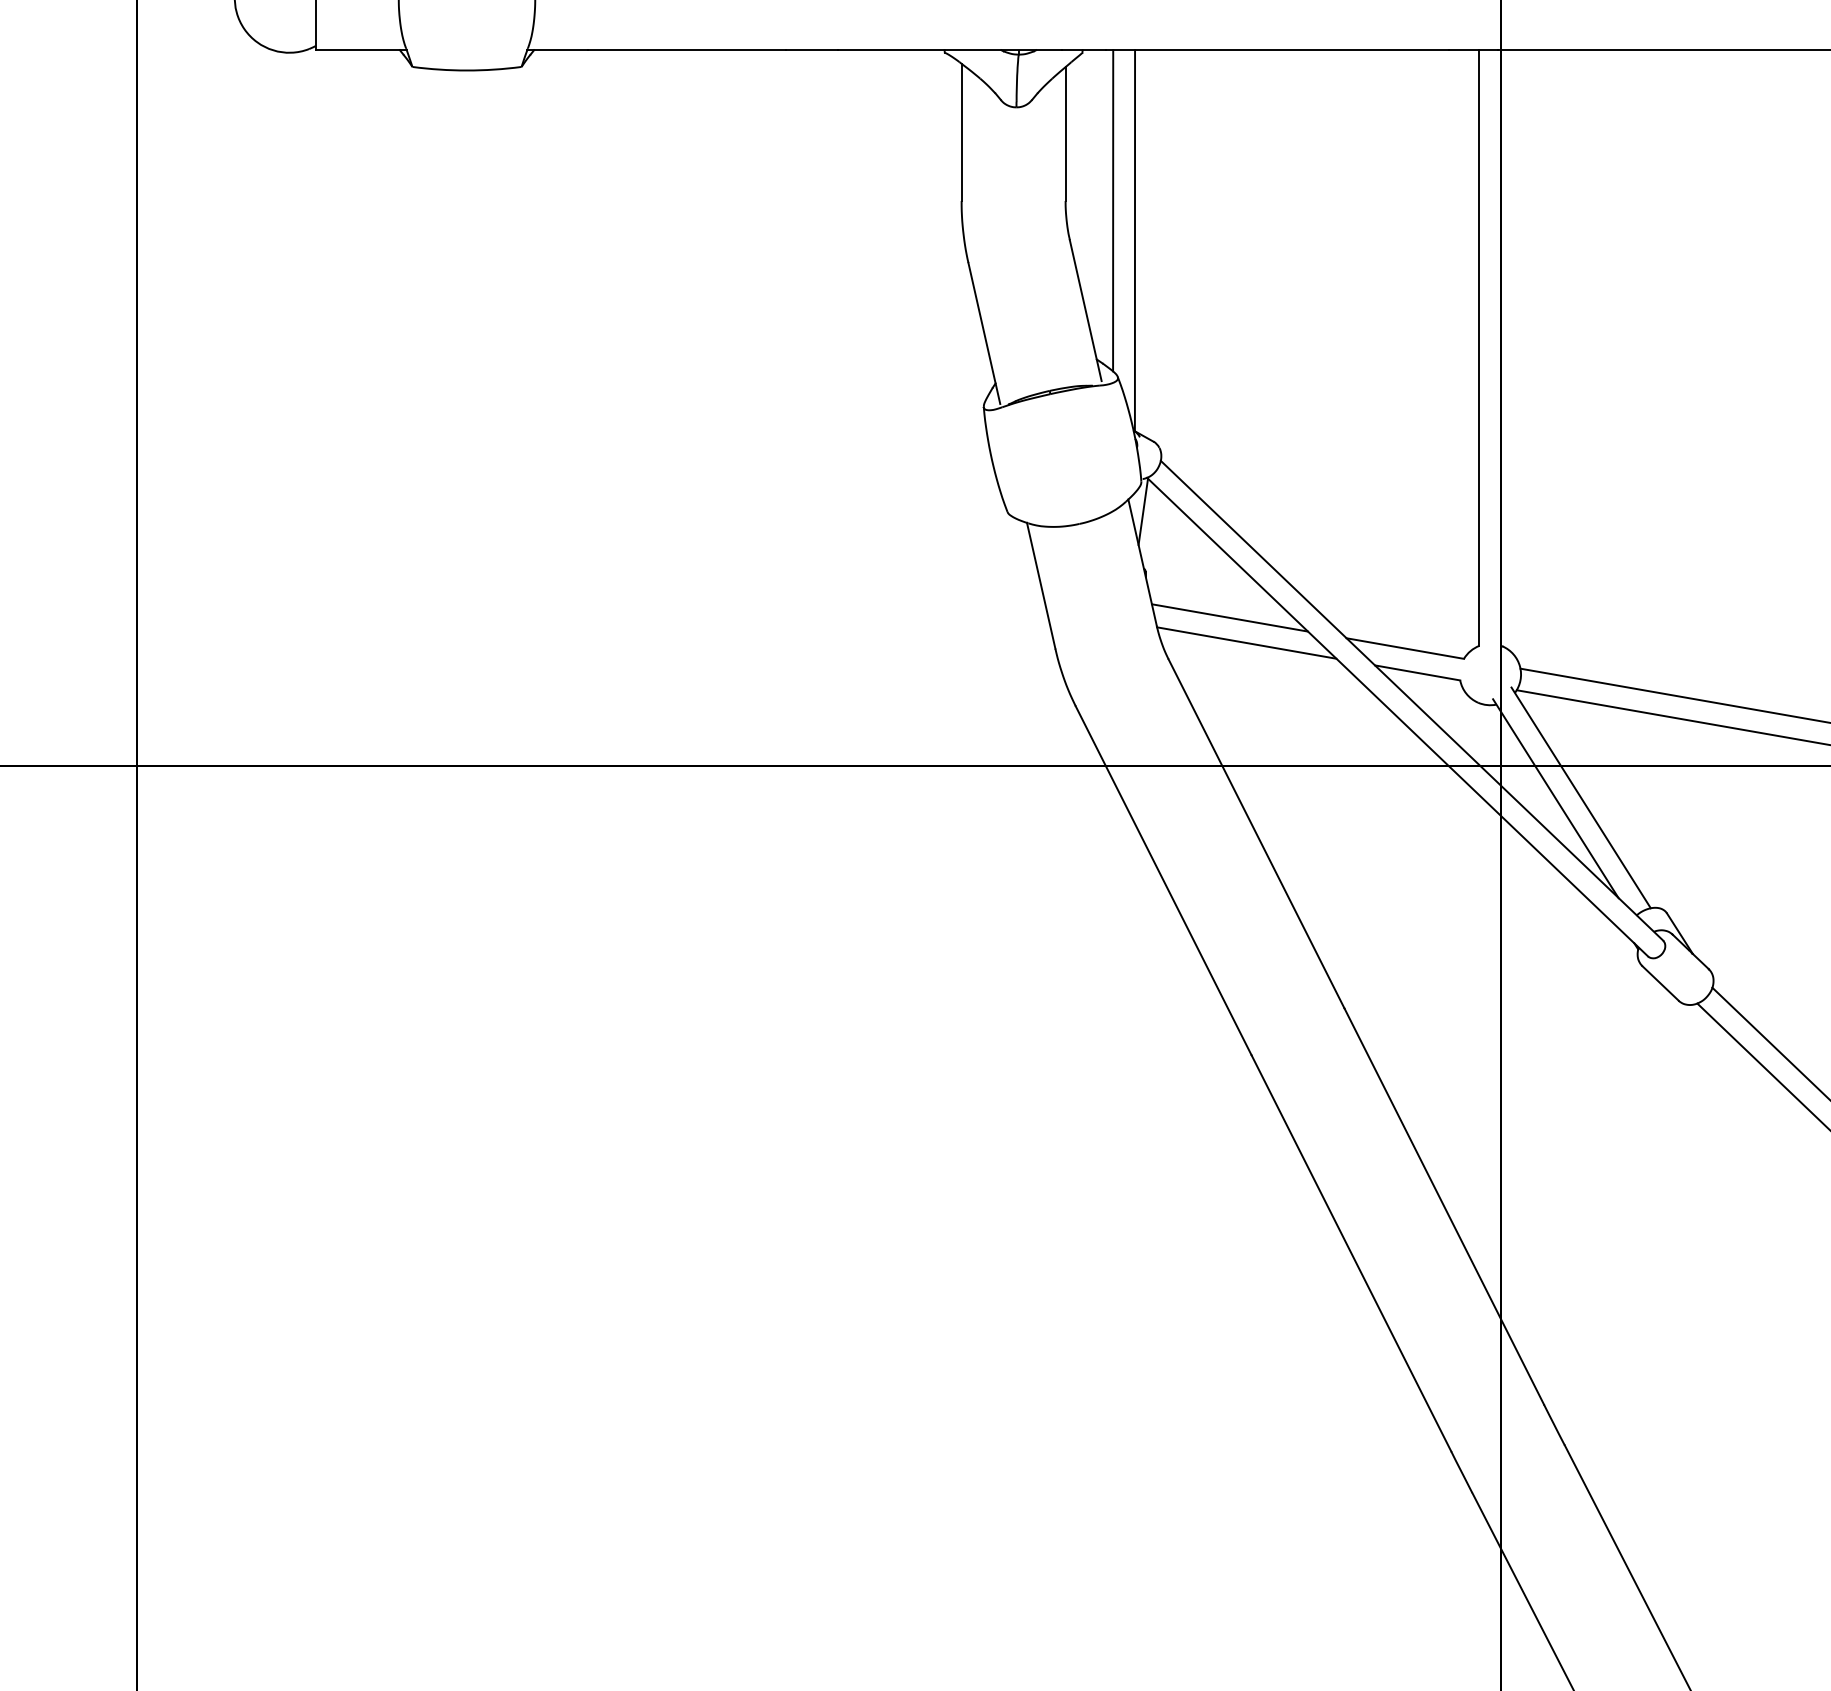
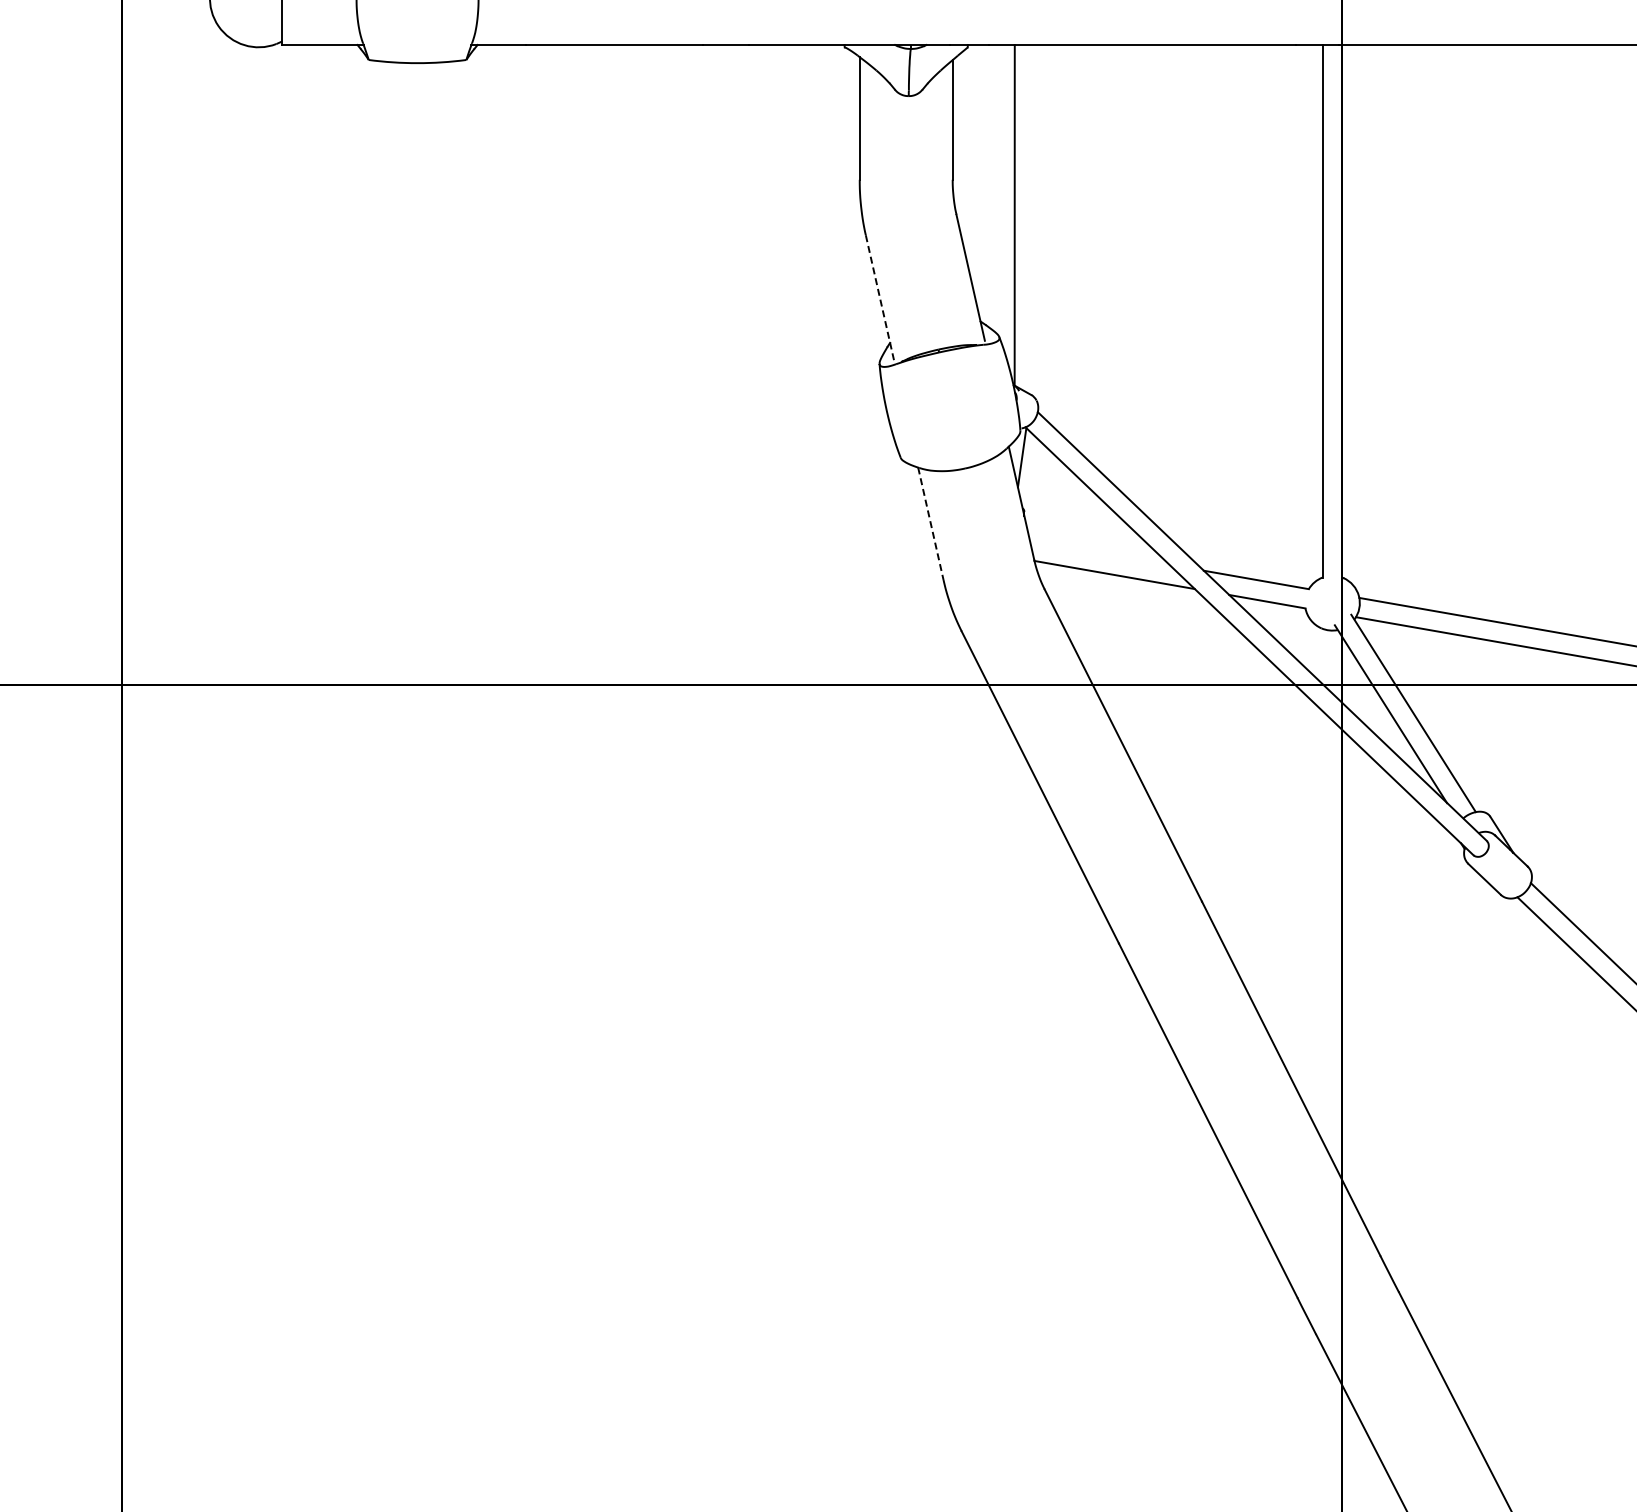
line: (1113, 210) -> (995, 188), removed
line: (984, 333) -> (880, 298), solid -> dashed
line: (1040, 585) -> (930, 523), solid -> dashed
line: (1229, 617) -> (1099, 552), removed

